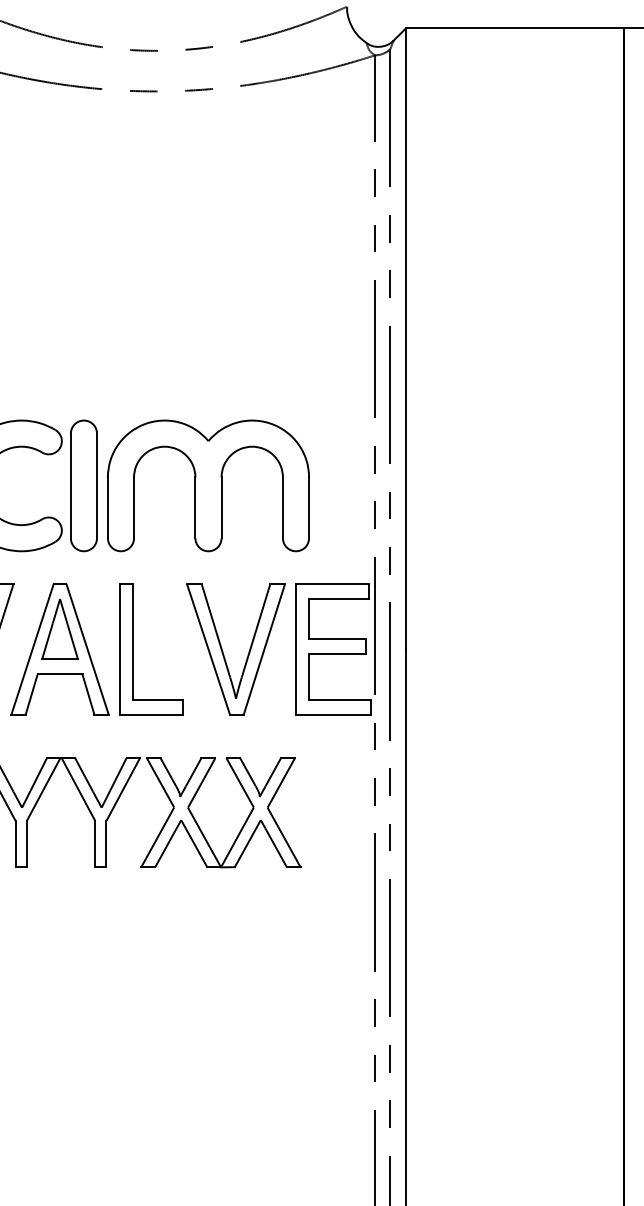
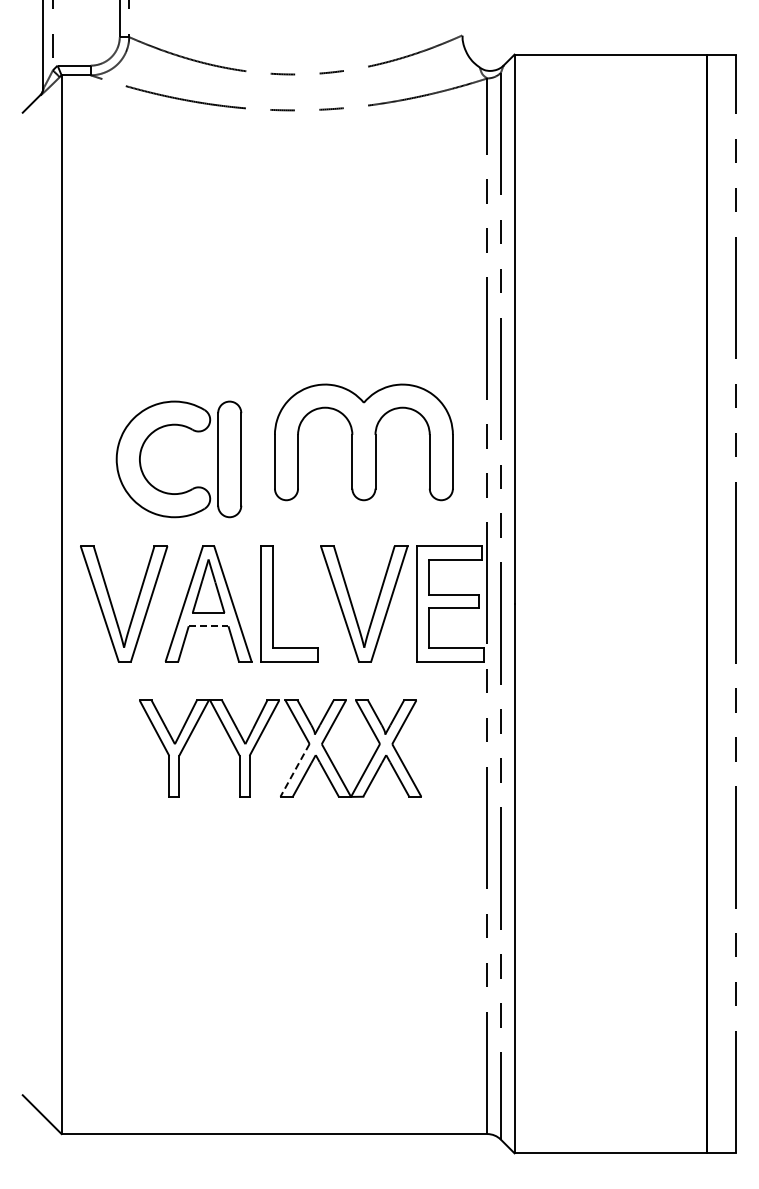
part: (208, 486) -> (363, 442), moved
line: (59, 674) -> (208, 626), solid -> dashed
line: (158, 837) -> (295, 770), solid -> dashed

